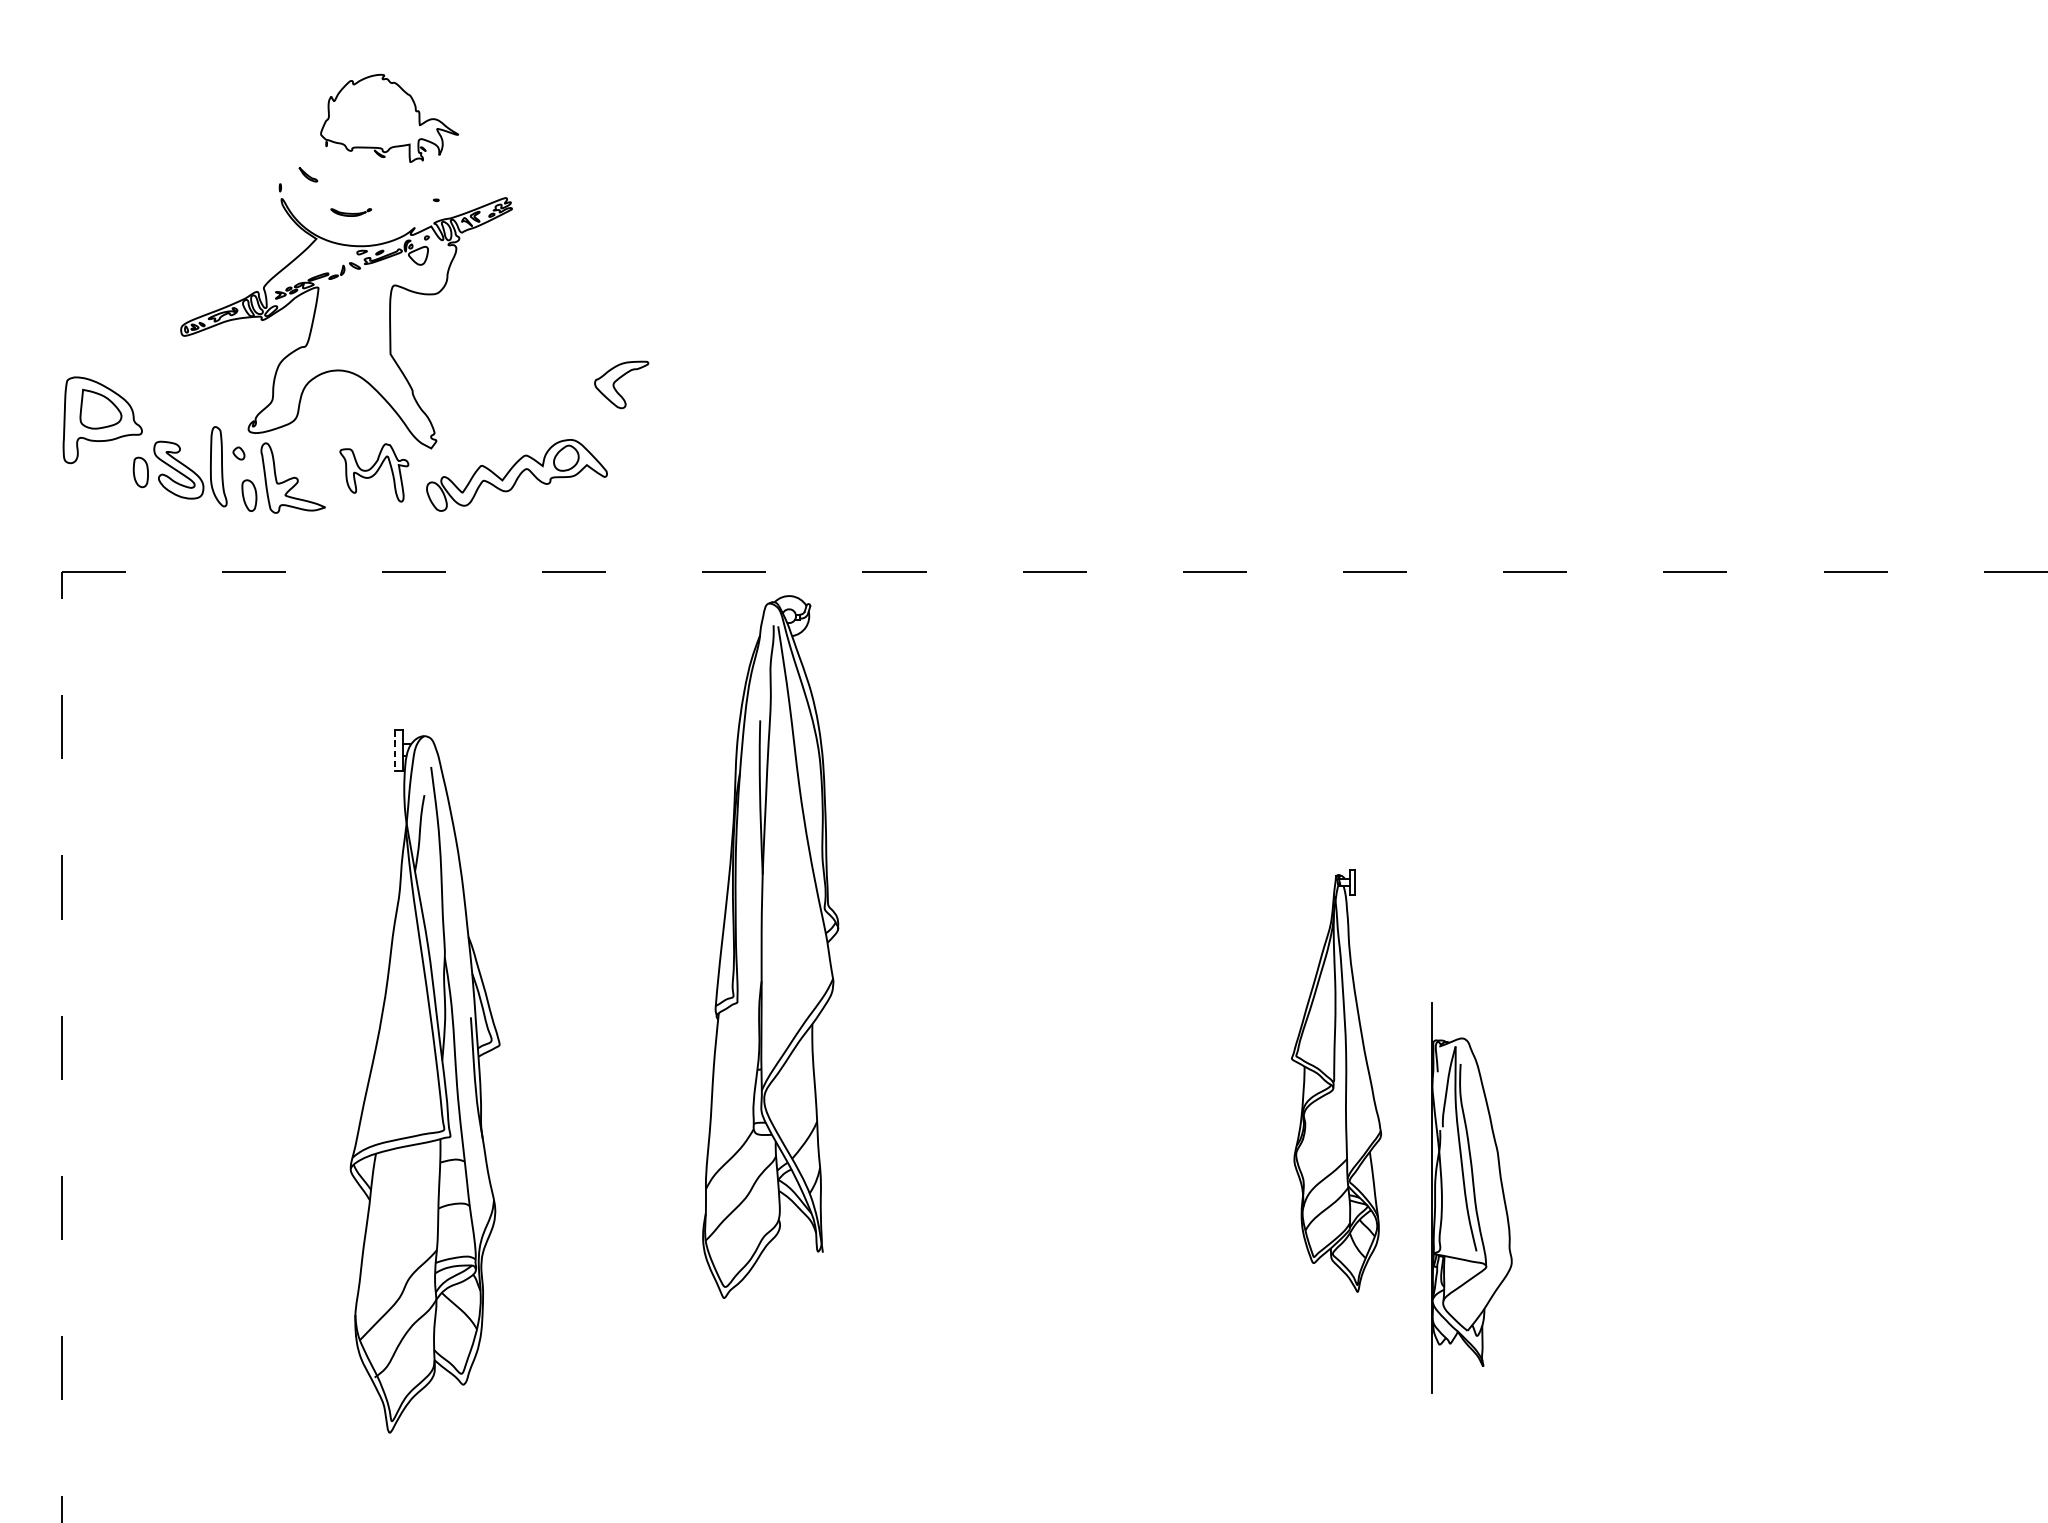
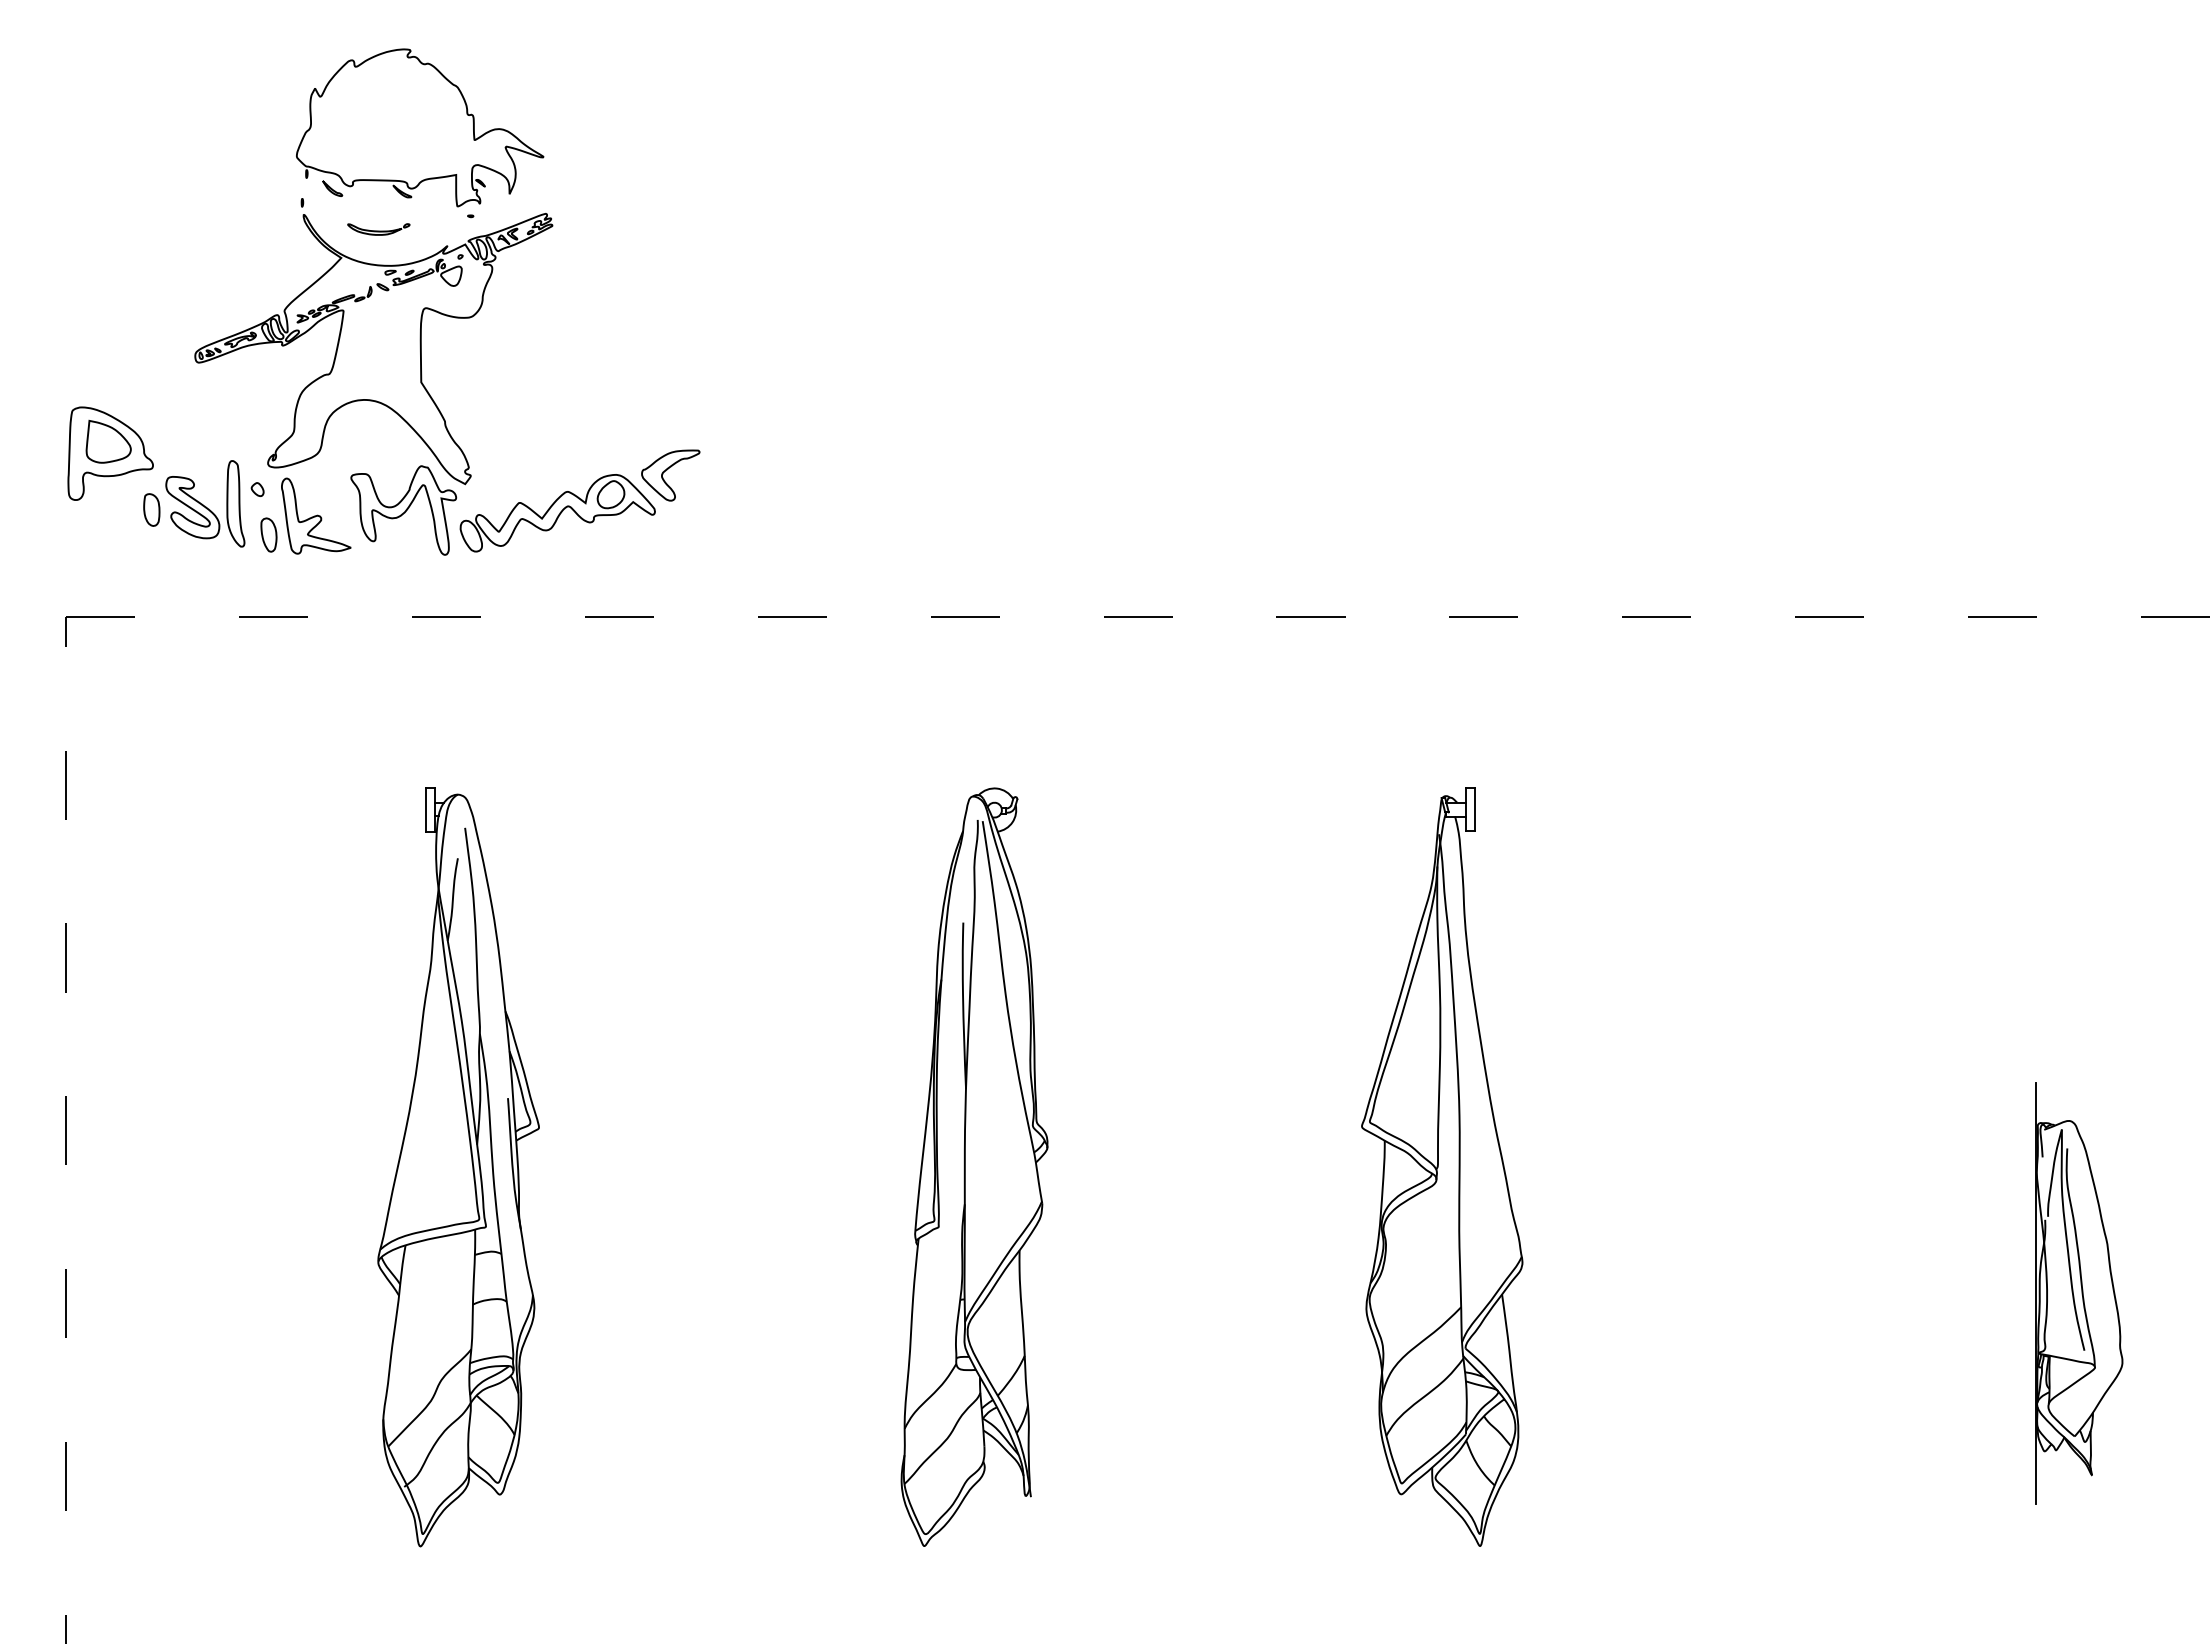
part: (389, 118) -> (420, 127), size x1.67
part: (350, 212) -> (378, 229), size x1.43
part: (621, 384) -> (670, 475), moved
part: (374, 472) -> (403, 510), size x1.43
line: (395, 750) -> (426, 810), dashed -> solid
part: (770, 946) -> (974, 1166), moved
part: (1336, 1080) -> (1442, 1166), size x1.67
part: (1471, 1198) -> (2079, 1293), moved

